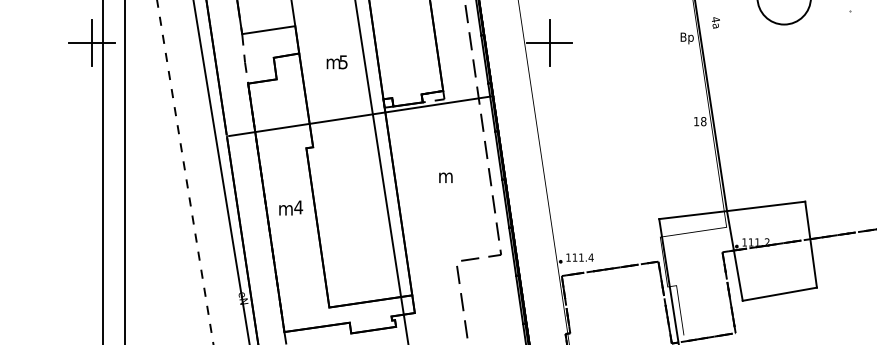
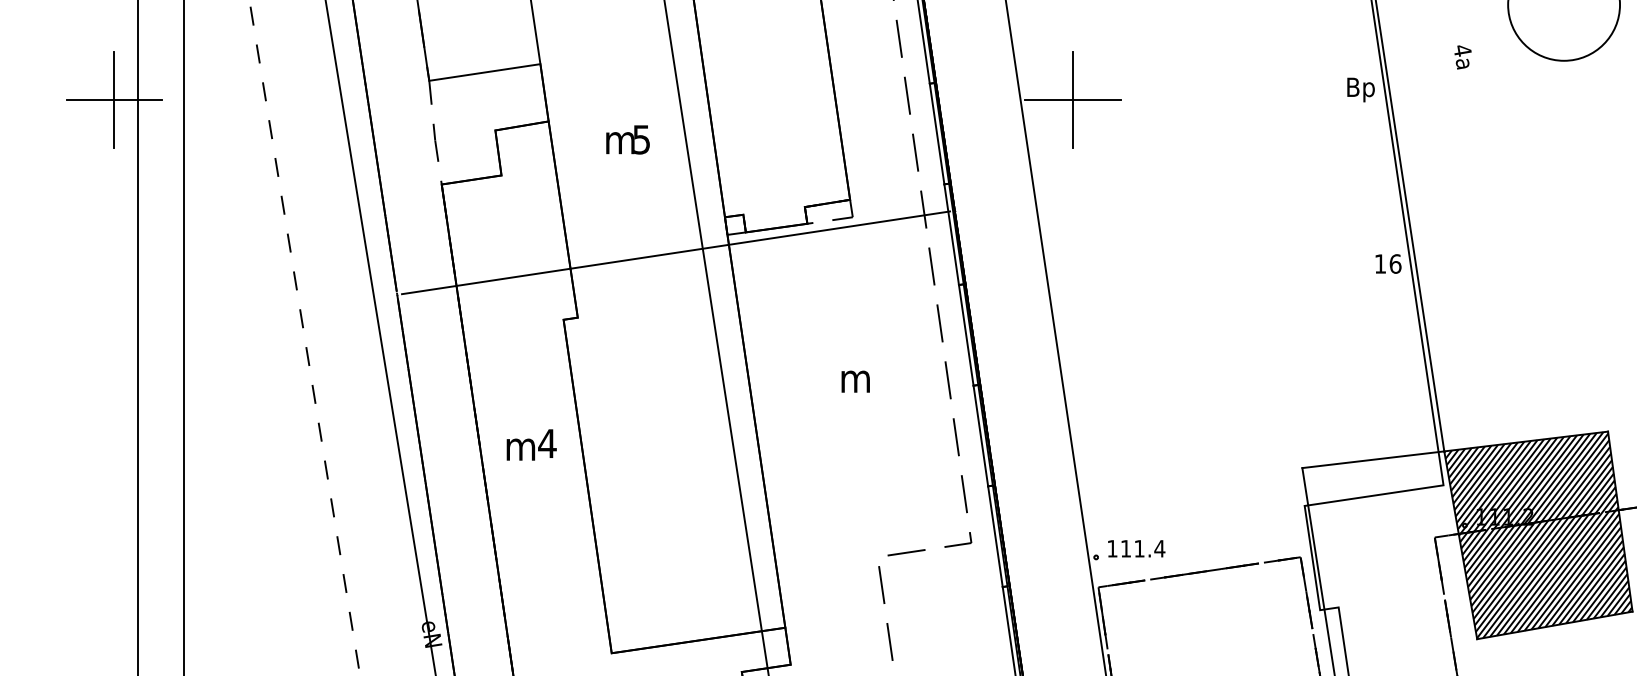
text: (715, 22) -> (1462, 56), moved
text: (703, 121) -> (1395, 263), 18 -> 16
hatch: (771, 250) -> (1537, 533), added

